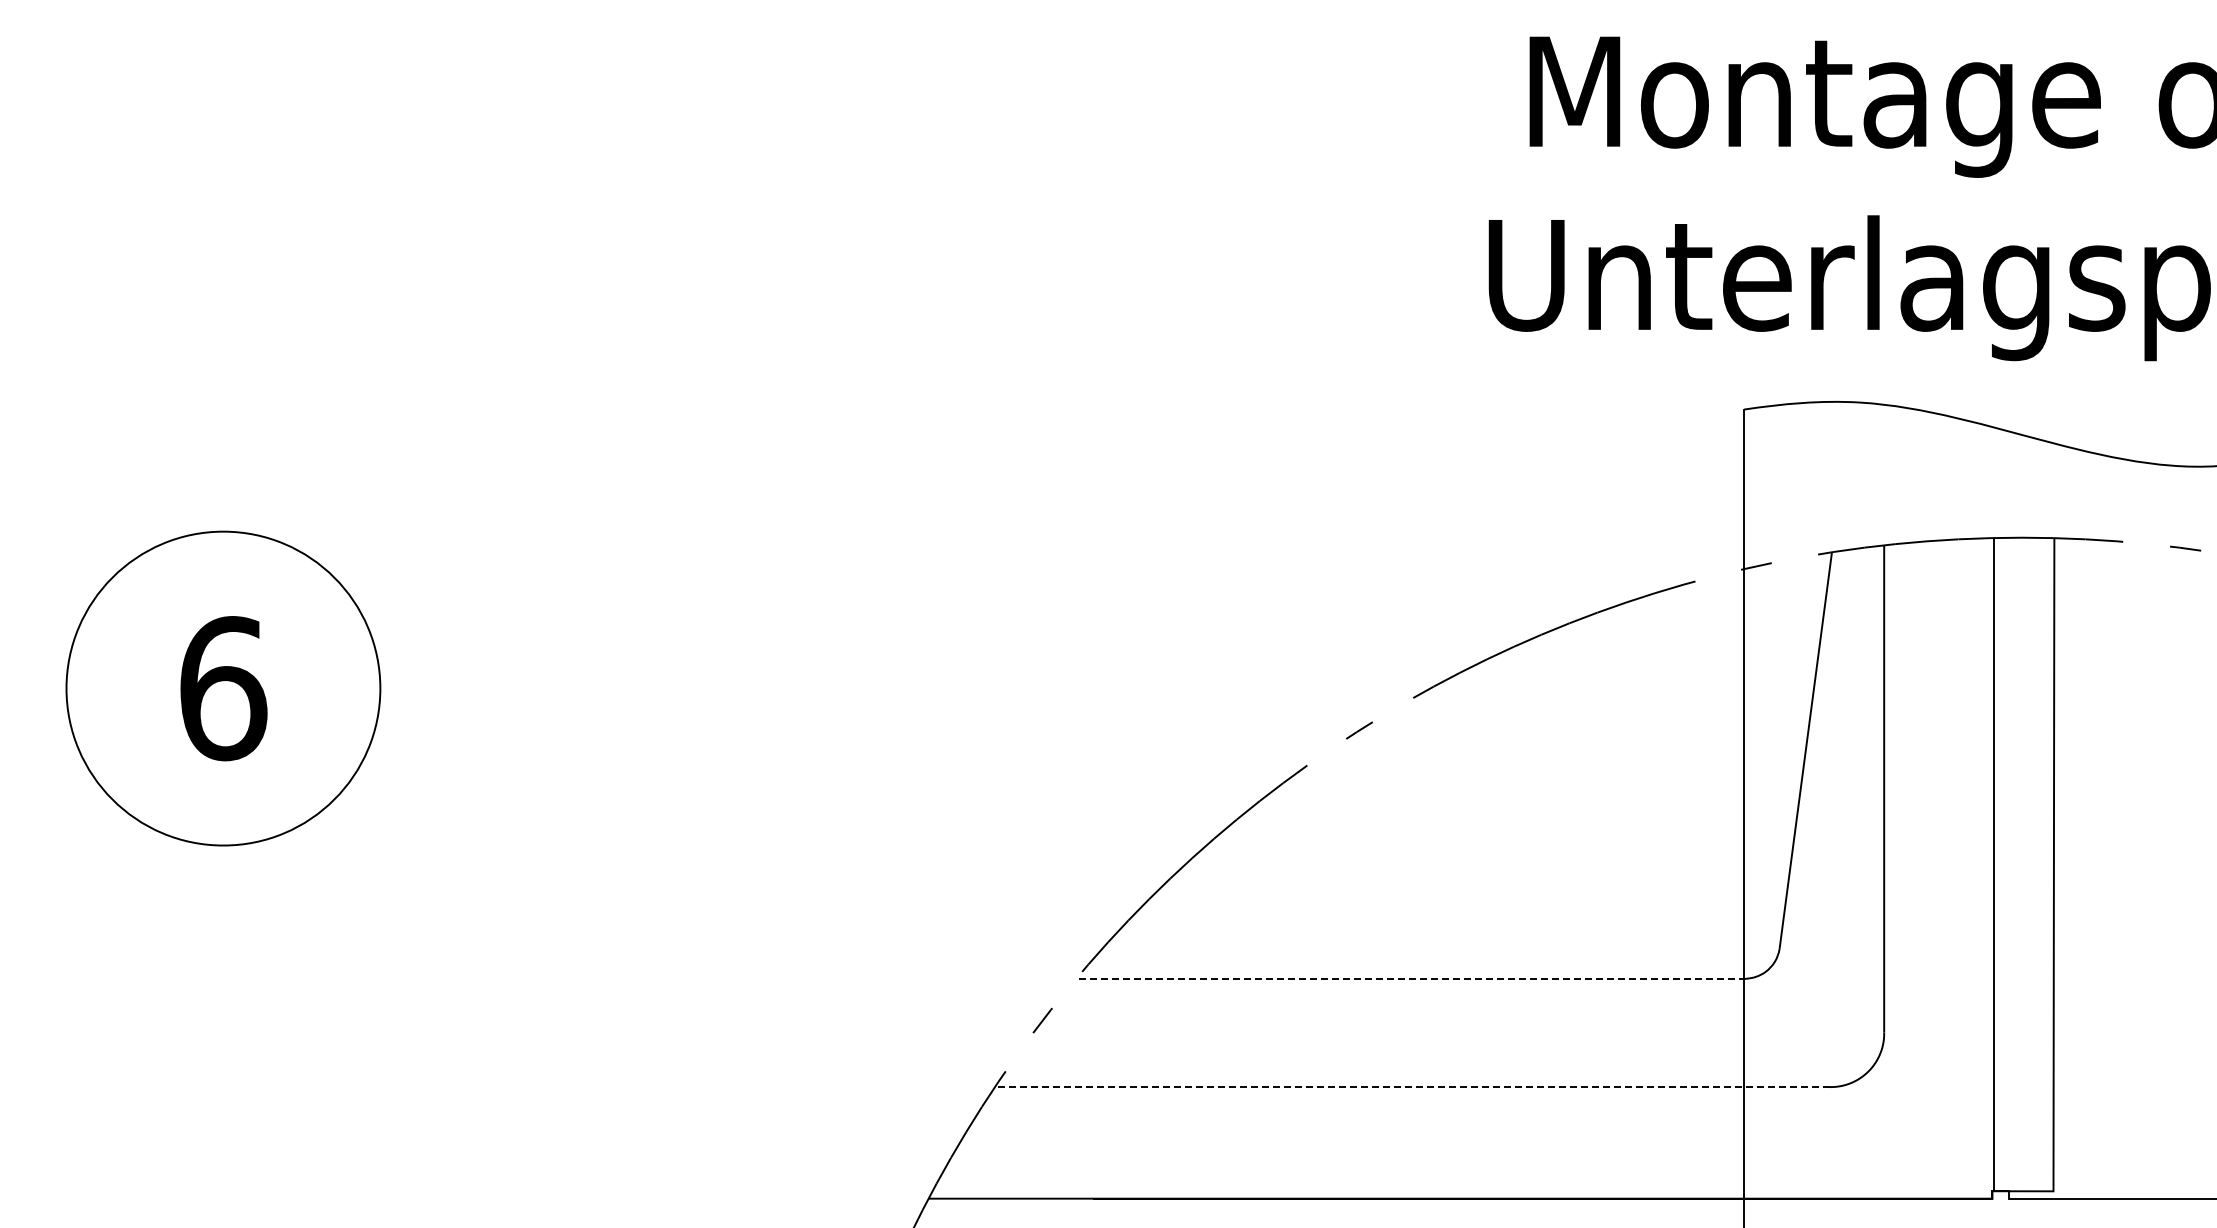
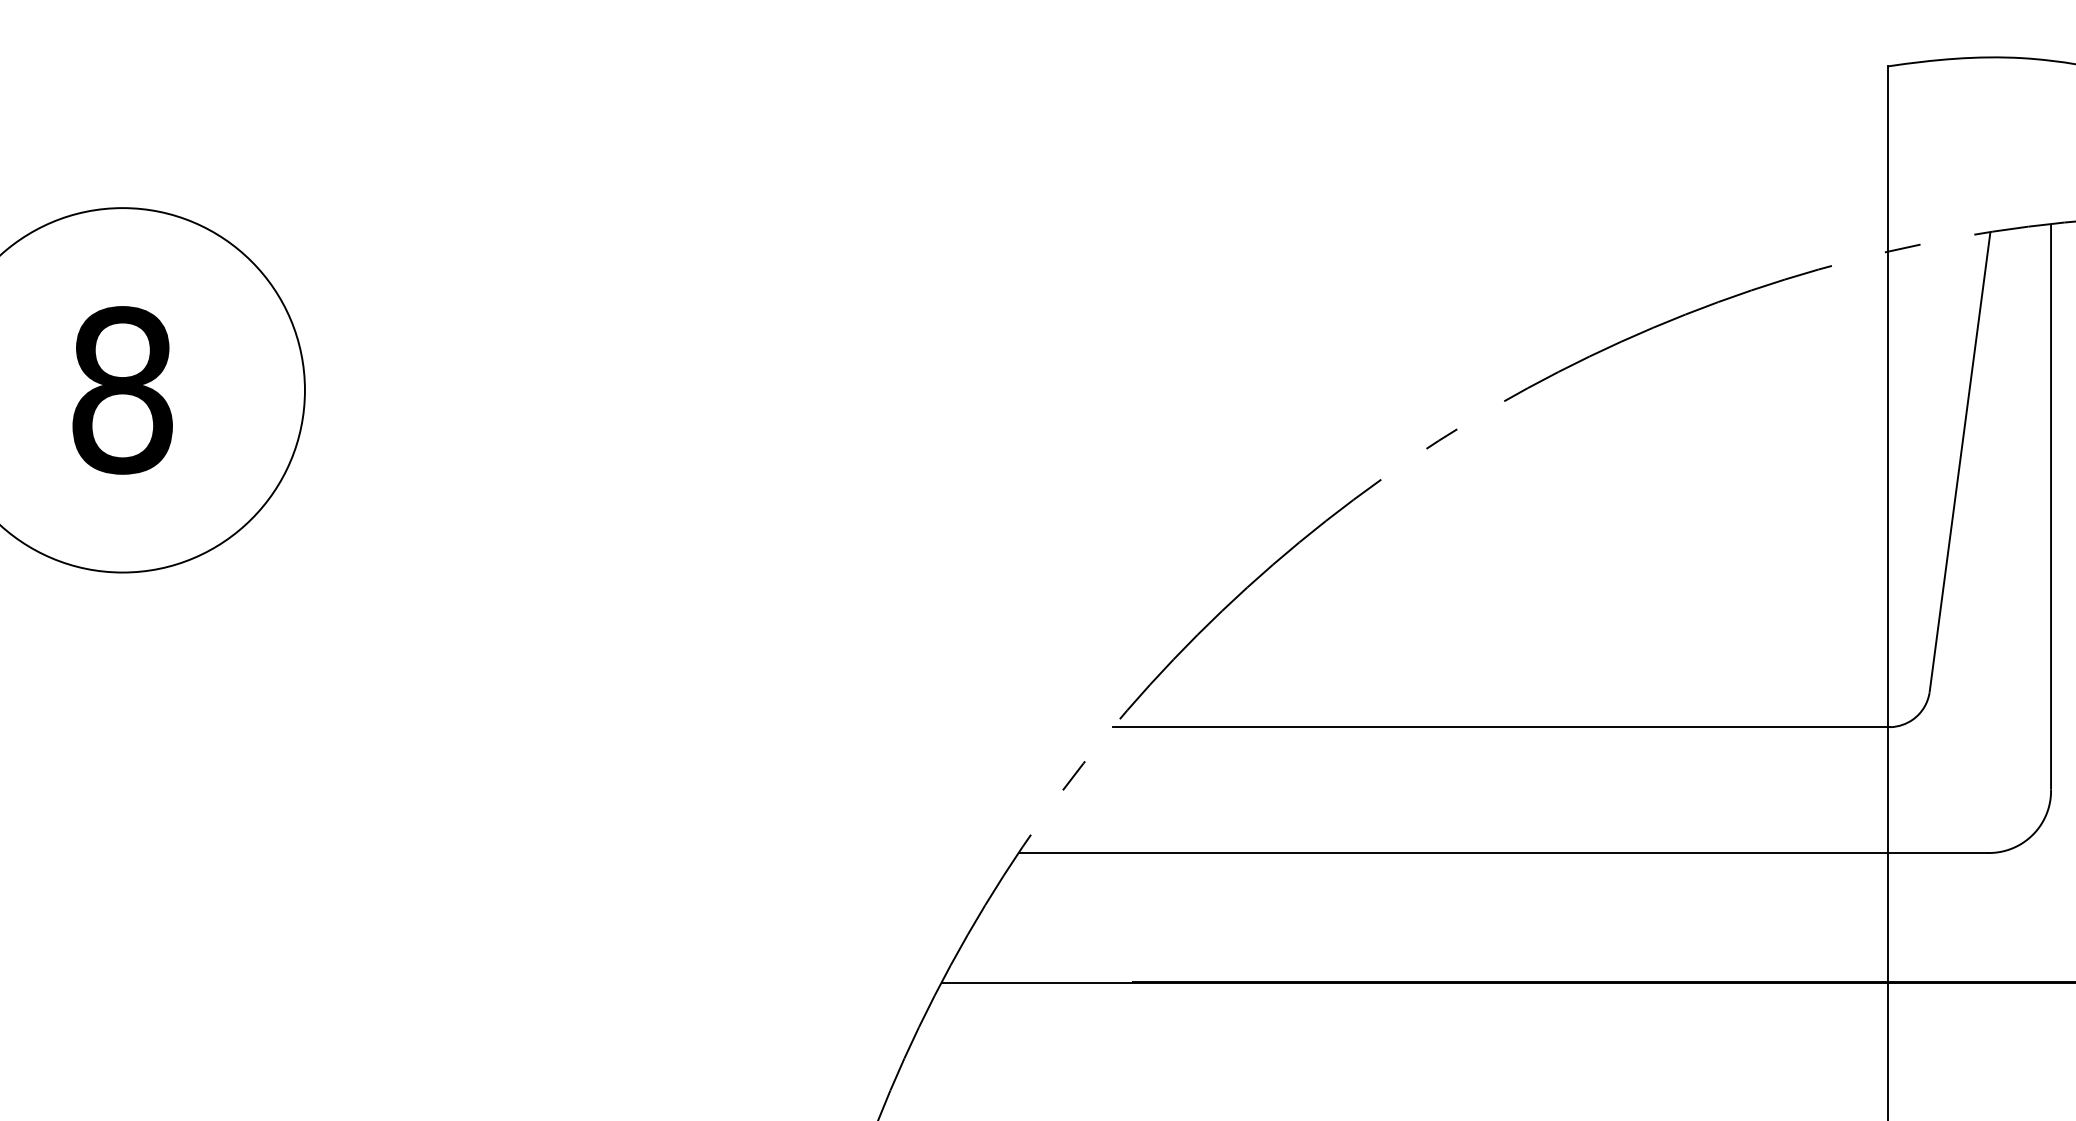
text: (223, 688) -> (122, 390), 6 -> 8
line: (1411, 978) -> (1502, 726), dashed -> solid
line: (1411, 1087) -> (1502, 853), dashed -> solid

